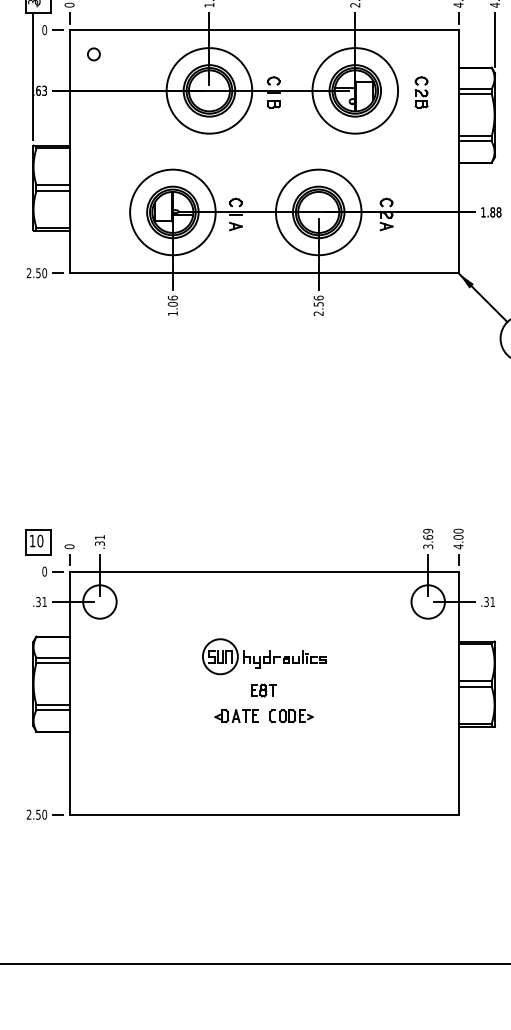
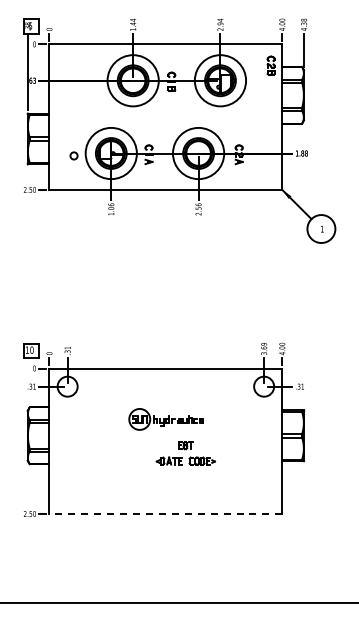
circle: (93, 53) -> (73, 155), moved
part: (420, 92) -> (270, 65), moved
part: (263, 703) -> (185, 453), moved
line: (263, 815) -> (165, 514), solid -> dashed

